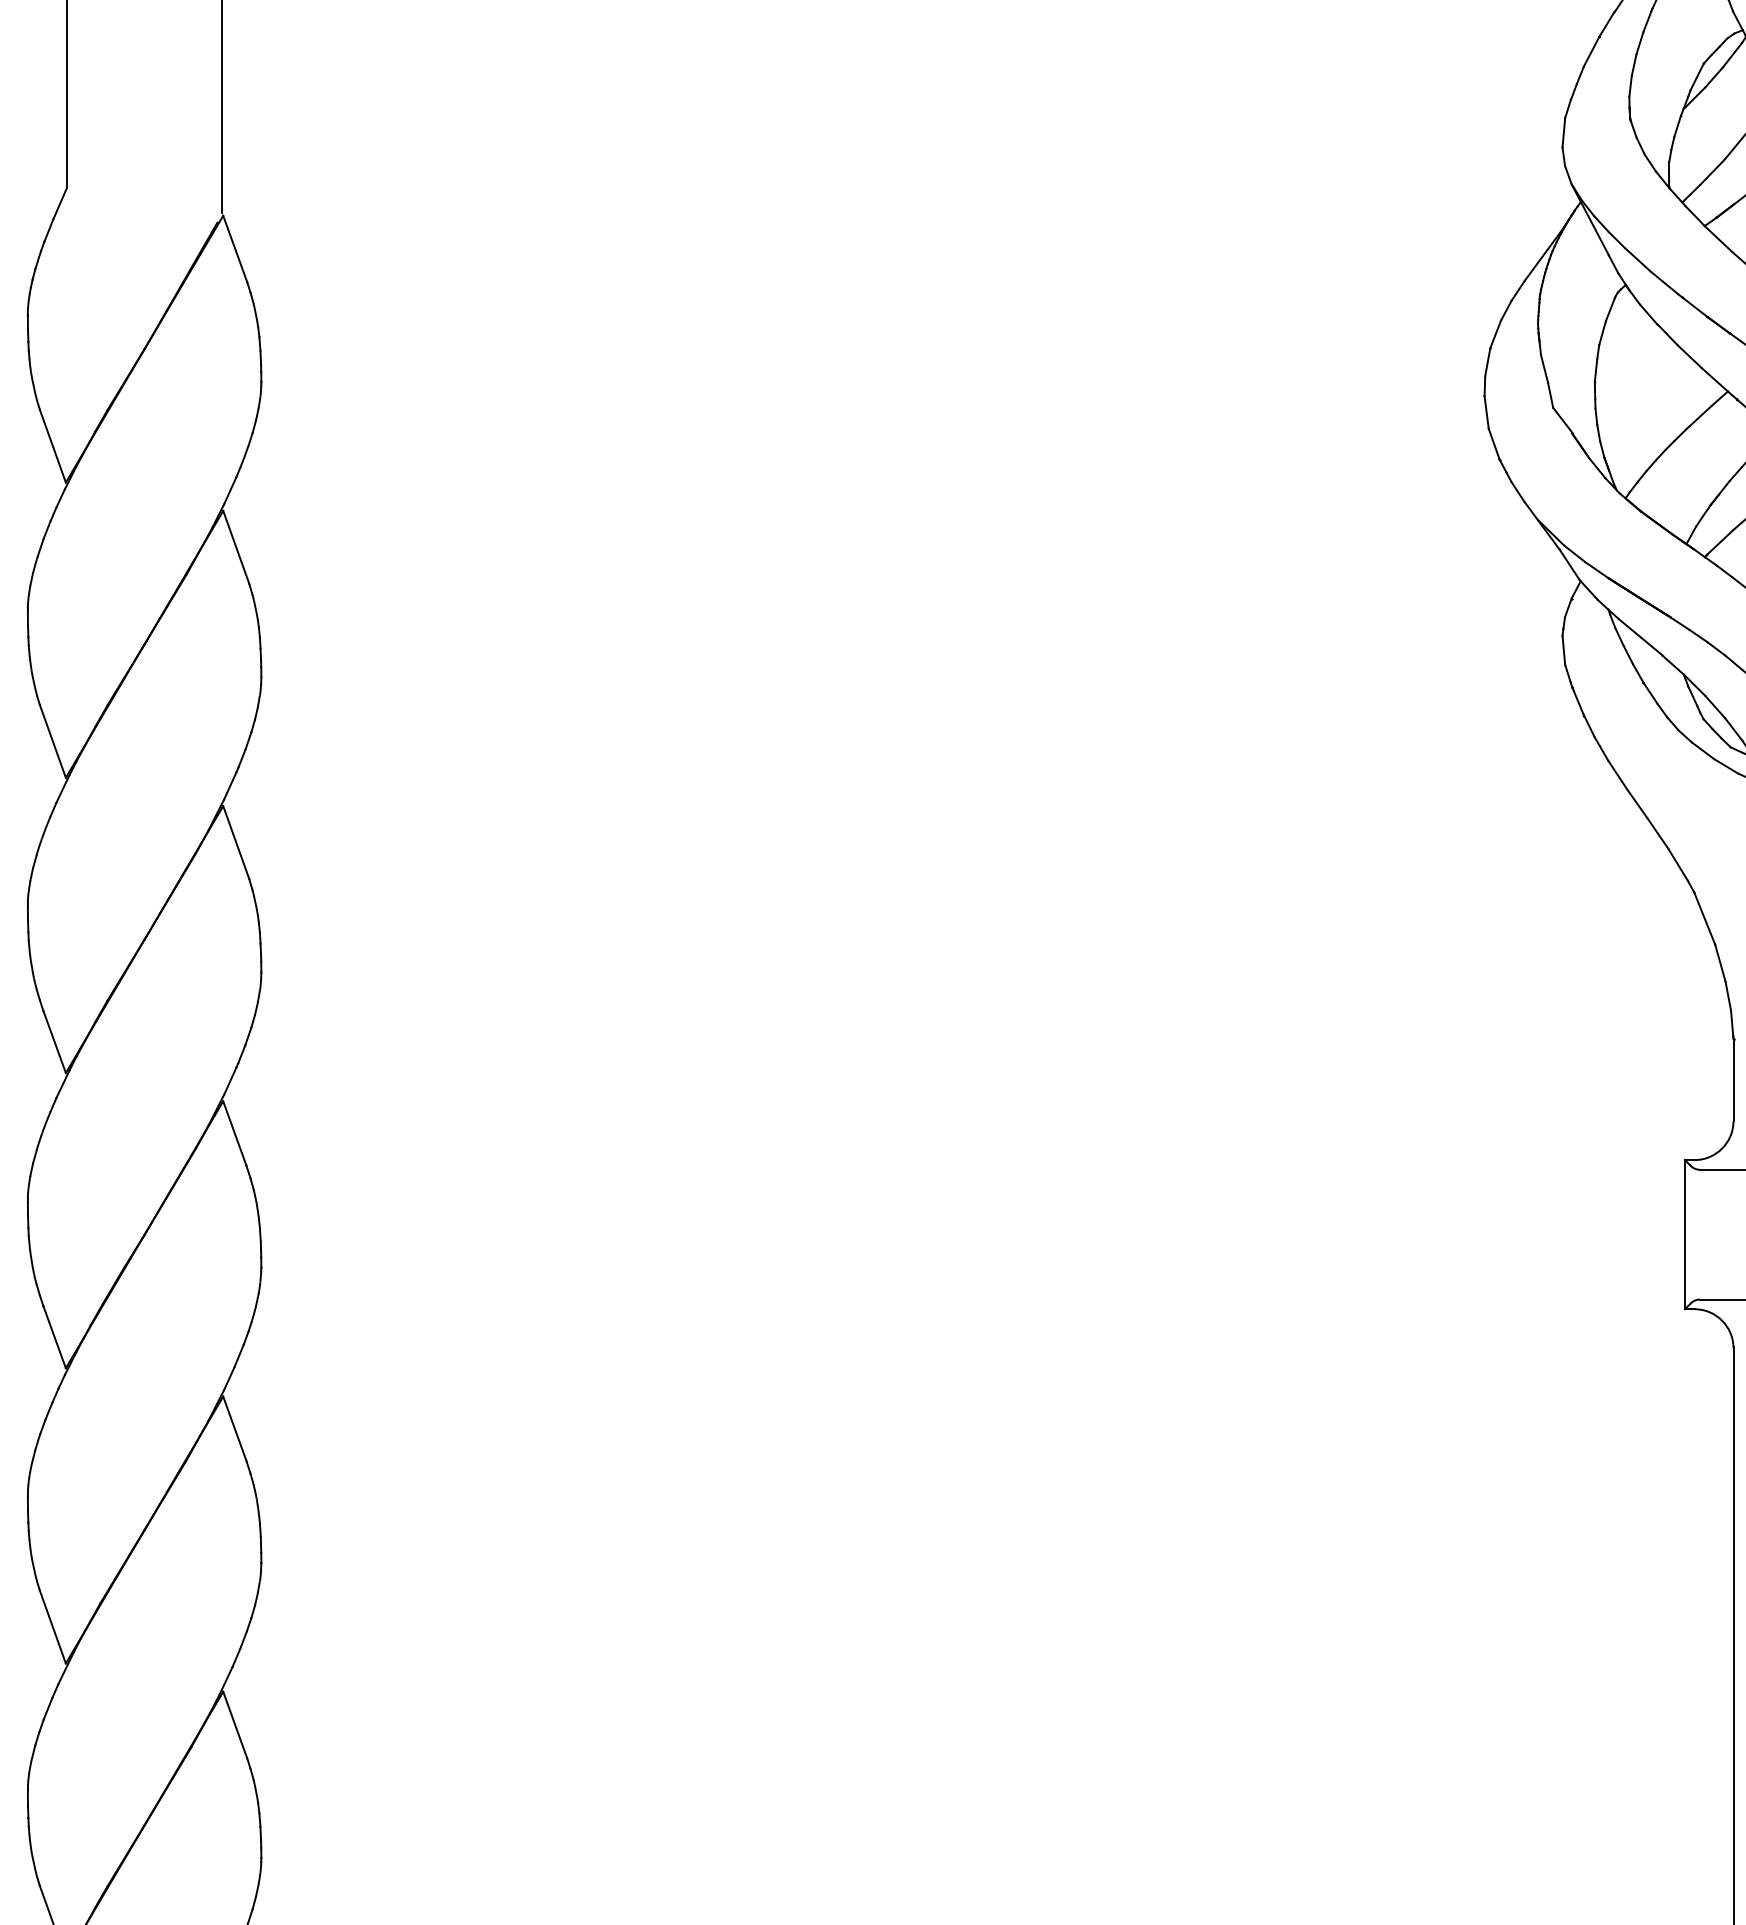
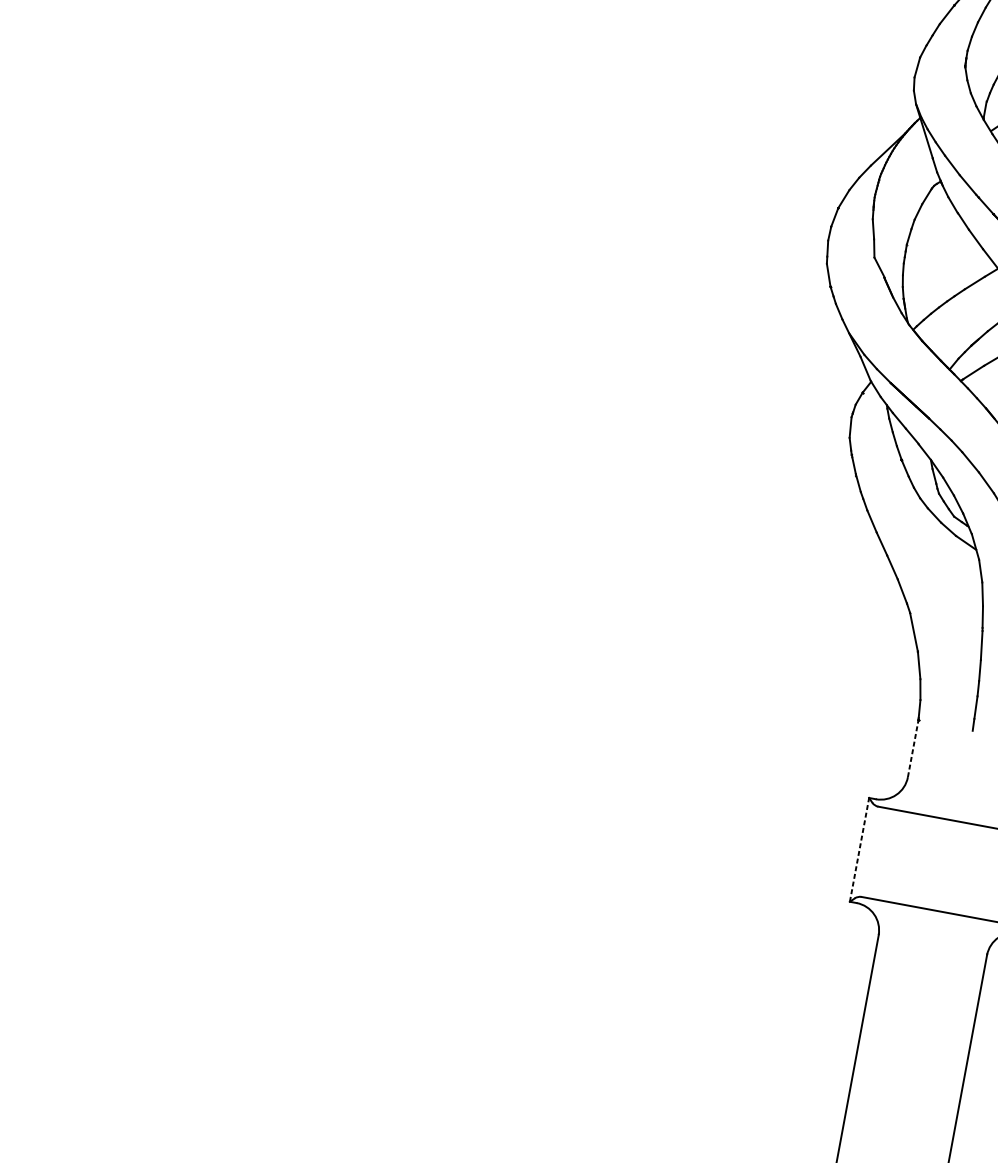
line: (1733, 1080) -> (913, 748), solid -> dashed
line: (1684, 1234) -> (859, 849), solid -> dashed

